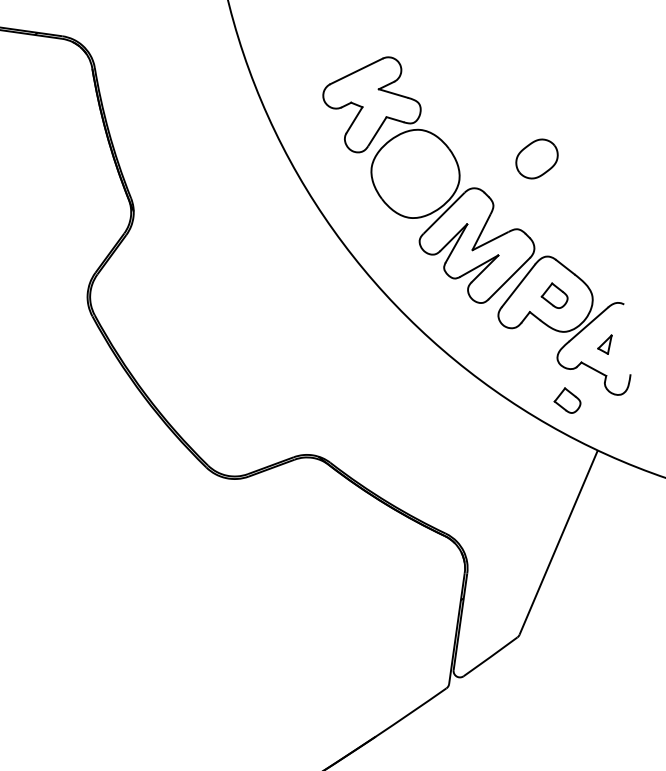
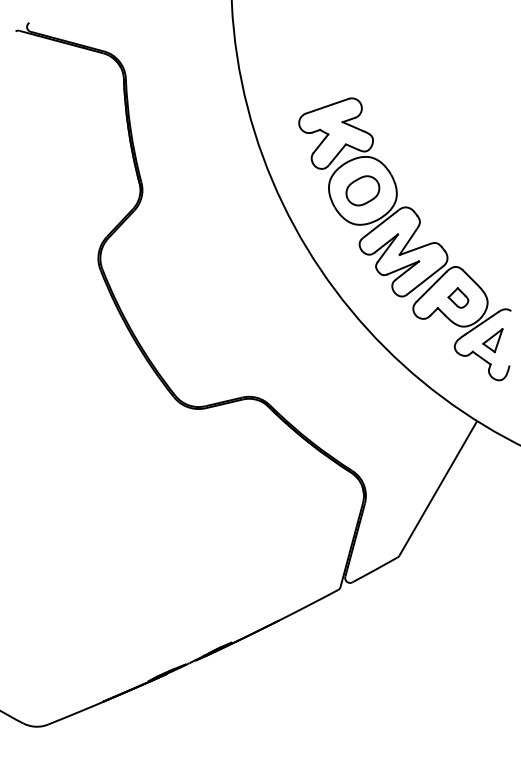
part: (536, 158) -> (362, 190), moved
part: (604, 344) -> (492, 340), size x1.67
part: (567, 400) -> (458, 379), removed

